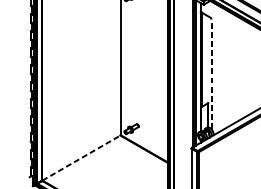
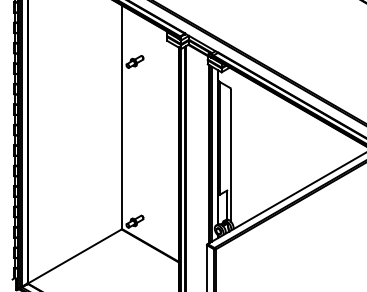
line: (211, 74) -> (231, 155), dashed -> solid
line: (82, 158) -> (75, 256), dashed -> solid

